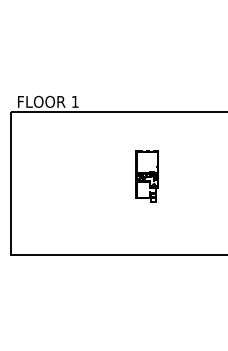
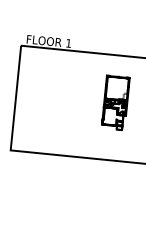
part: (147, 176) -> (115, 103), size x1.43

